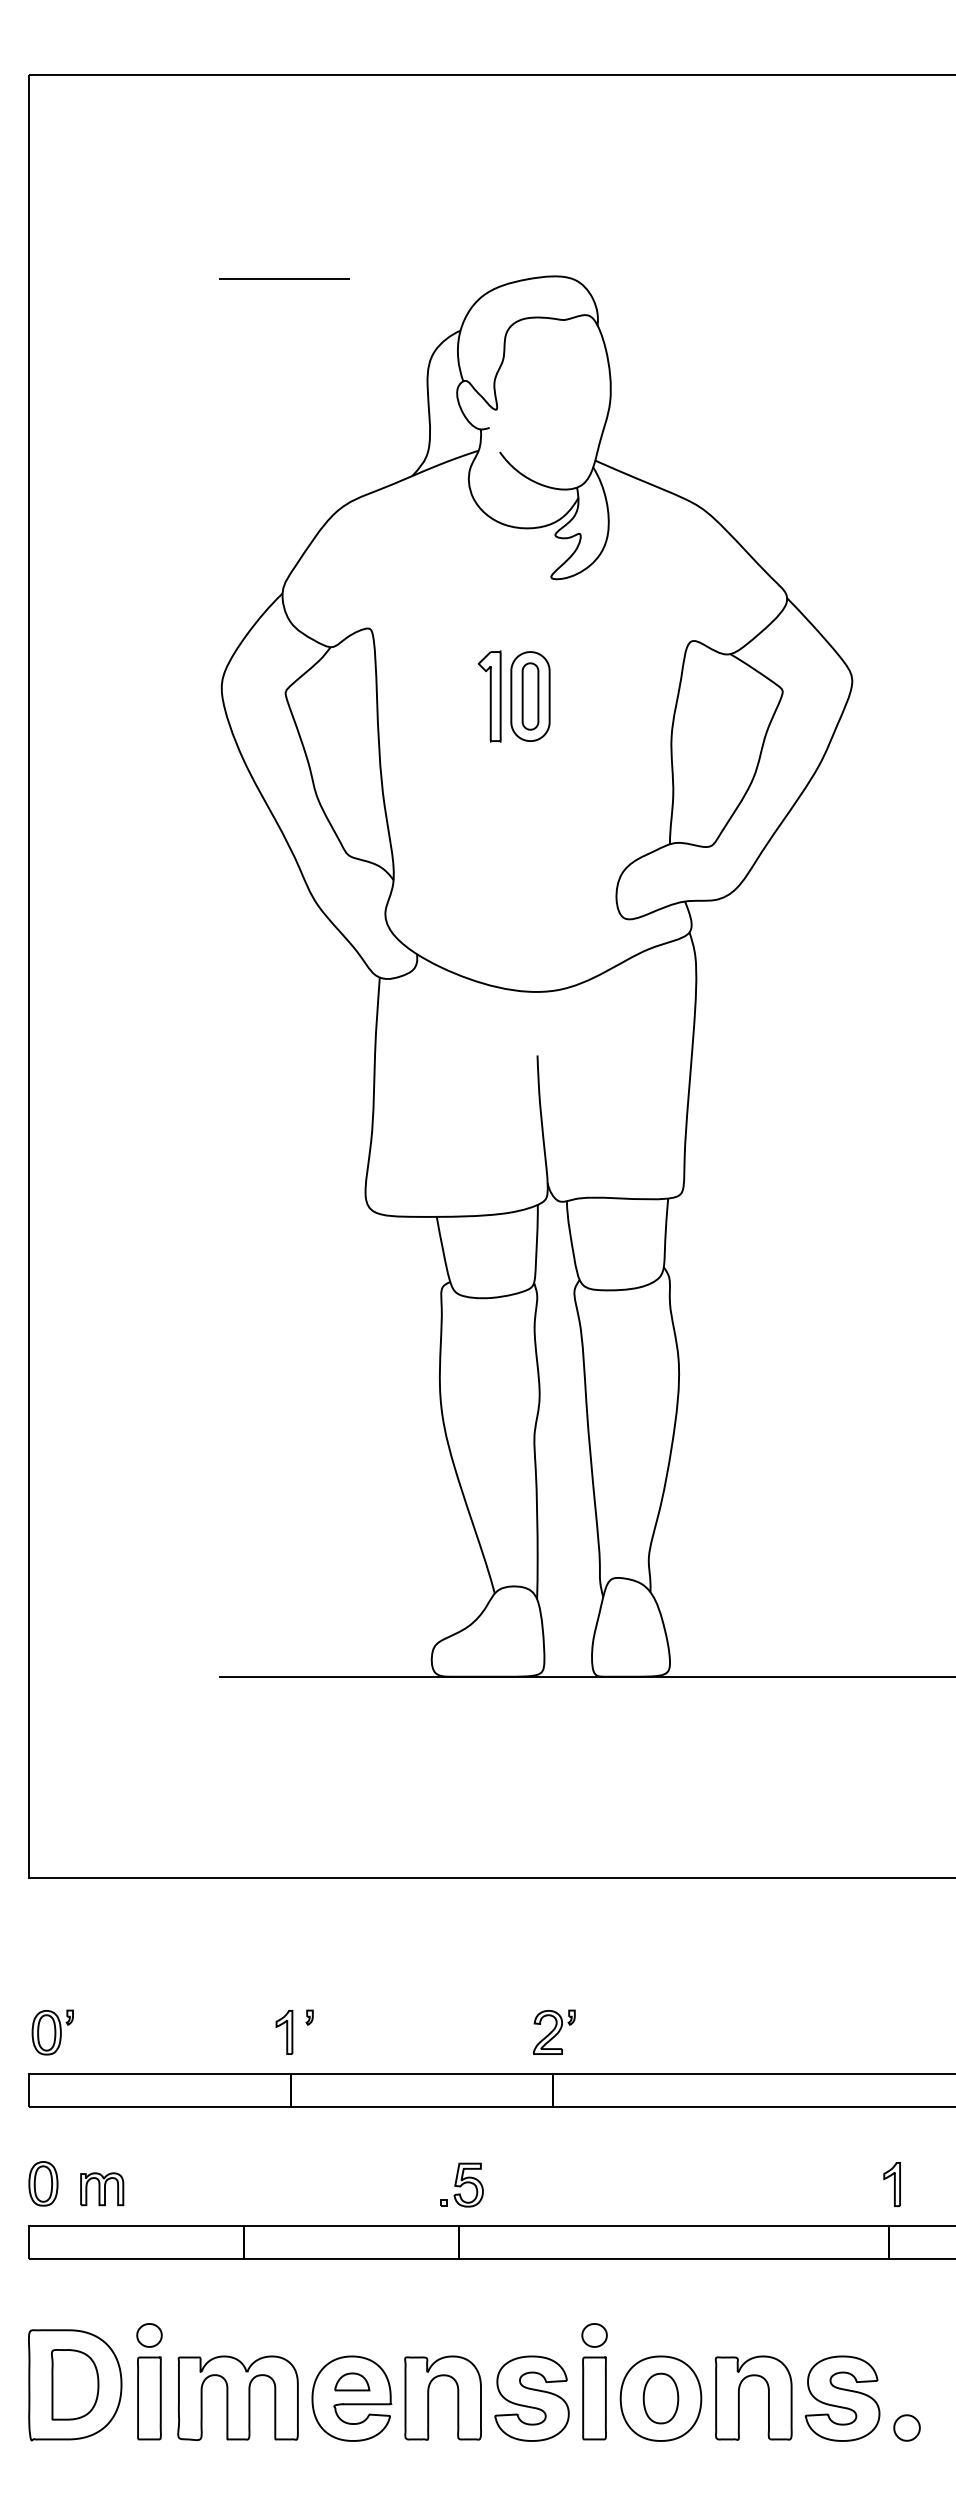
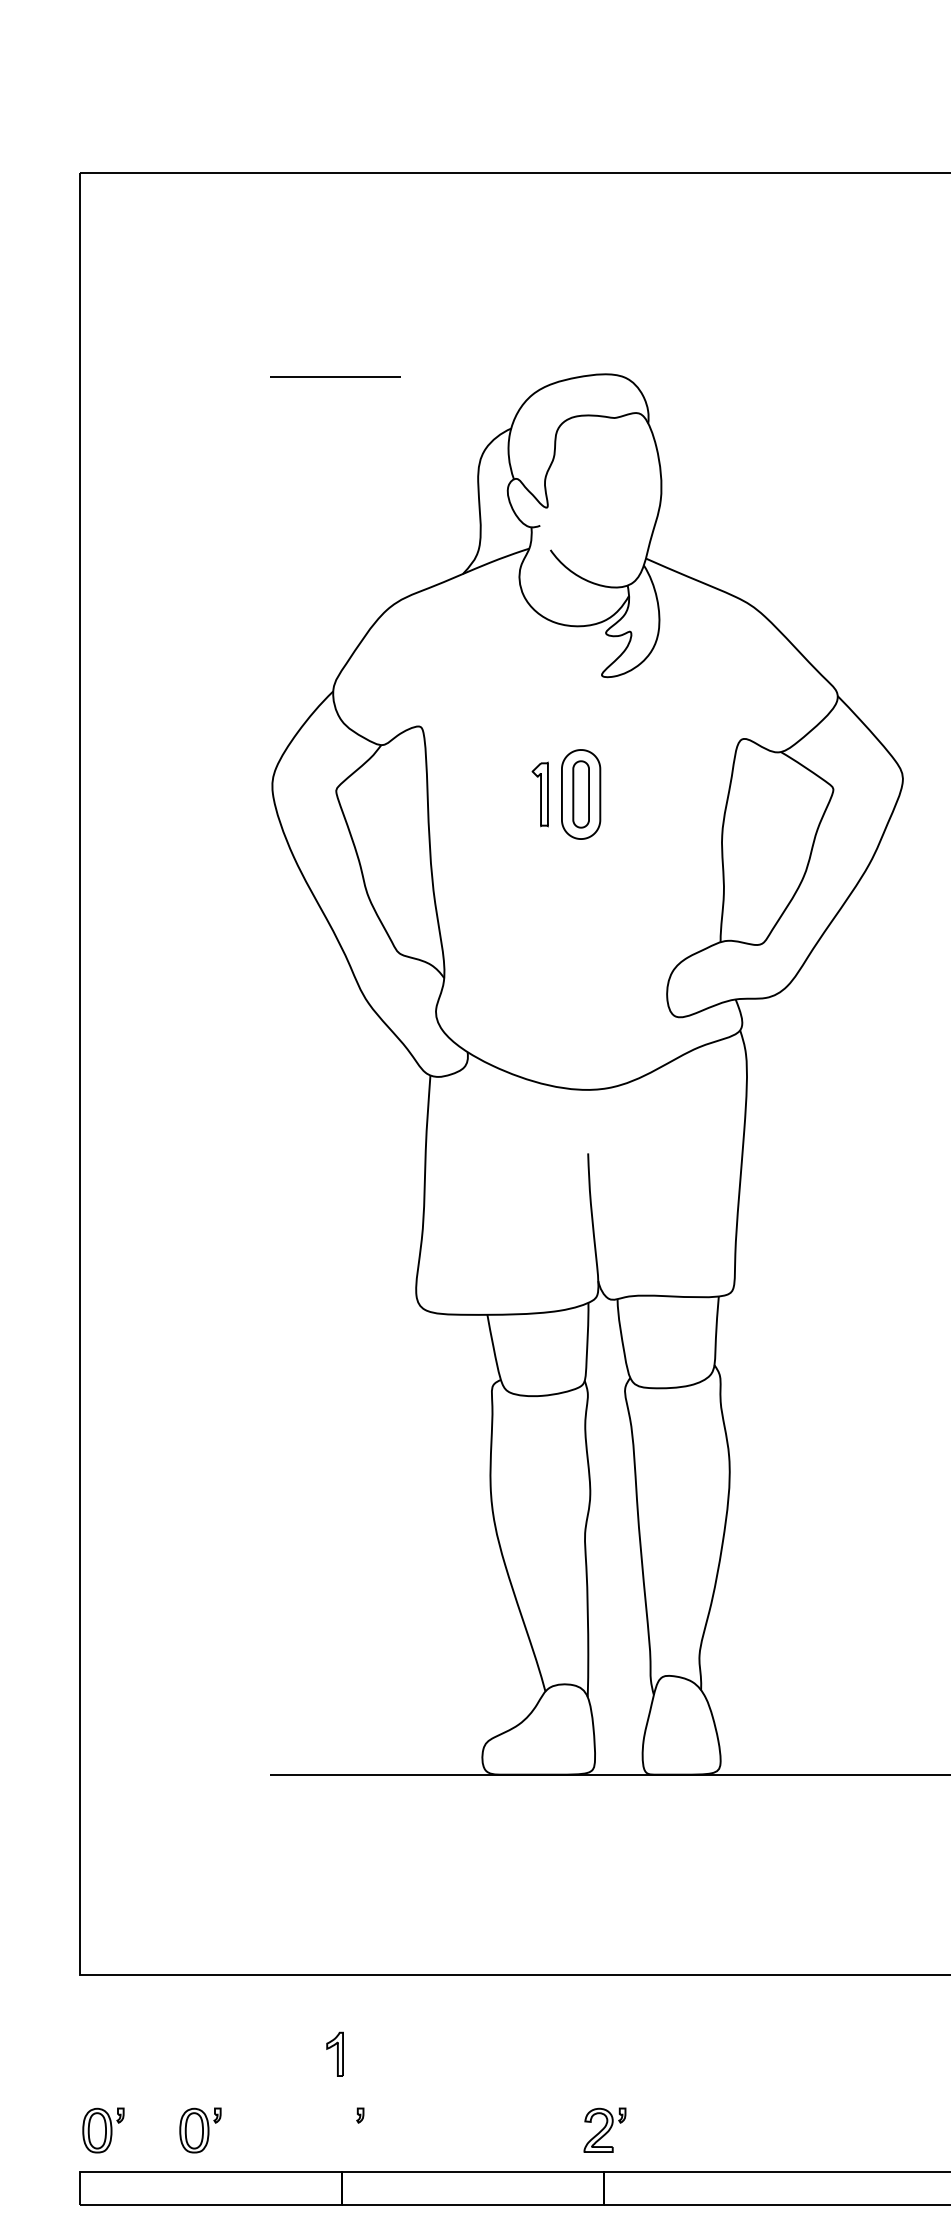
part: (489, 696) -> (540, 794), size x0.7
part: (149, 2032) -> (200, 2130), added
part: (284, 2032) -> (335, 2054), moved

